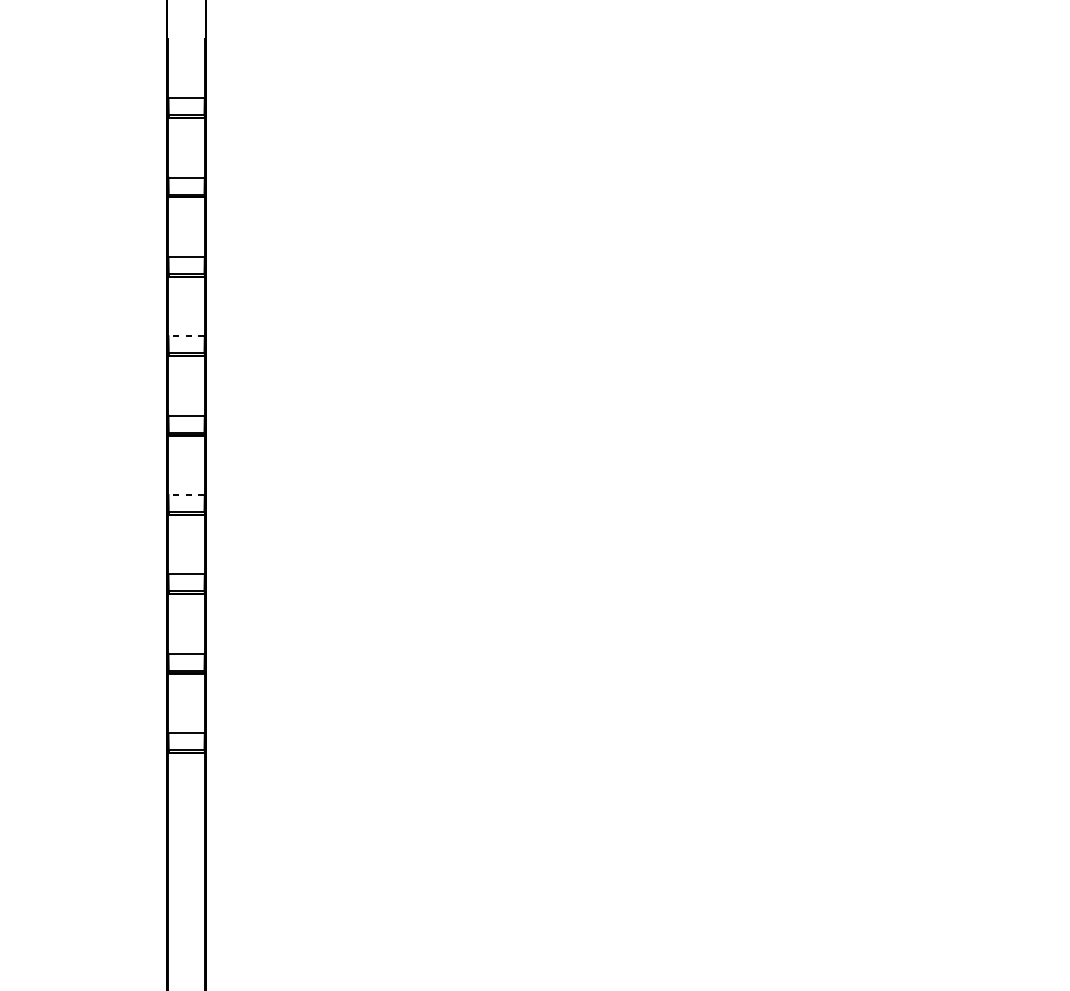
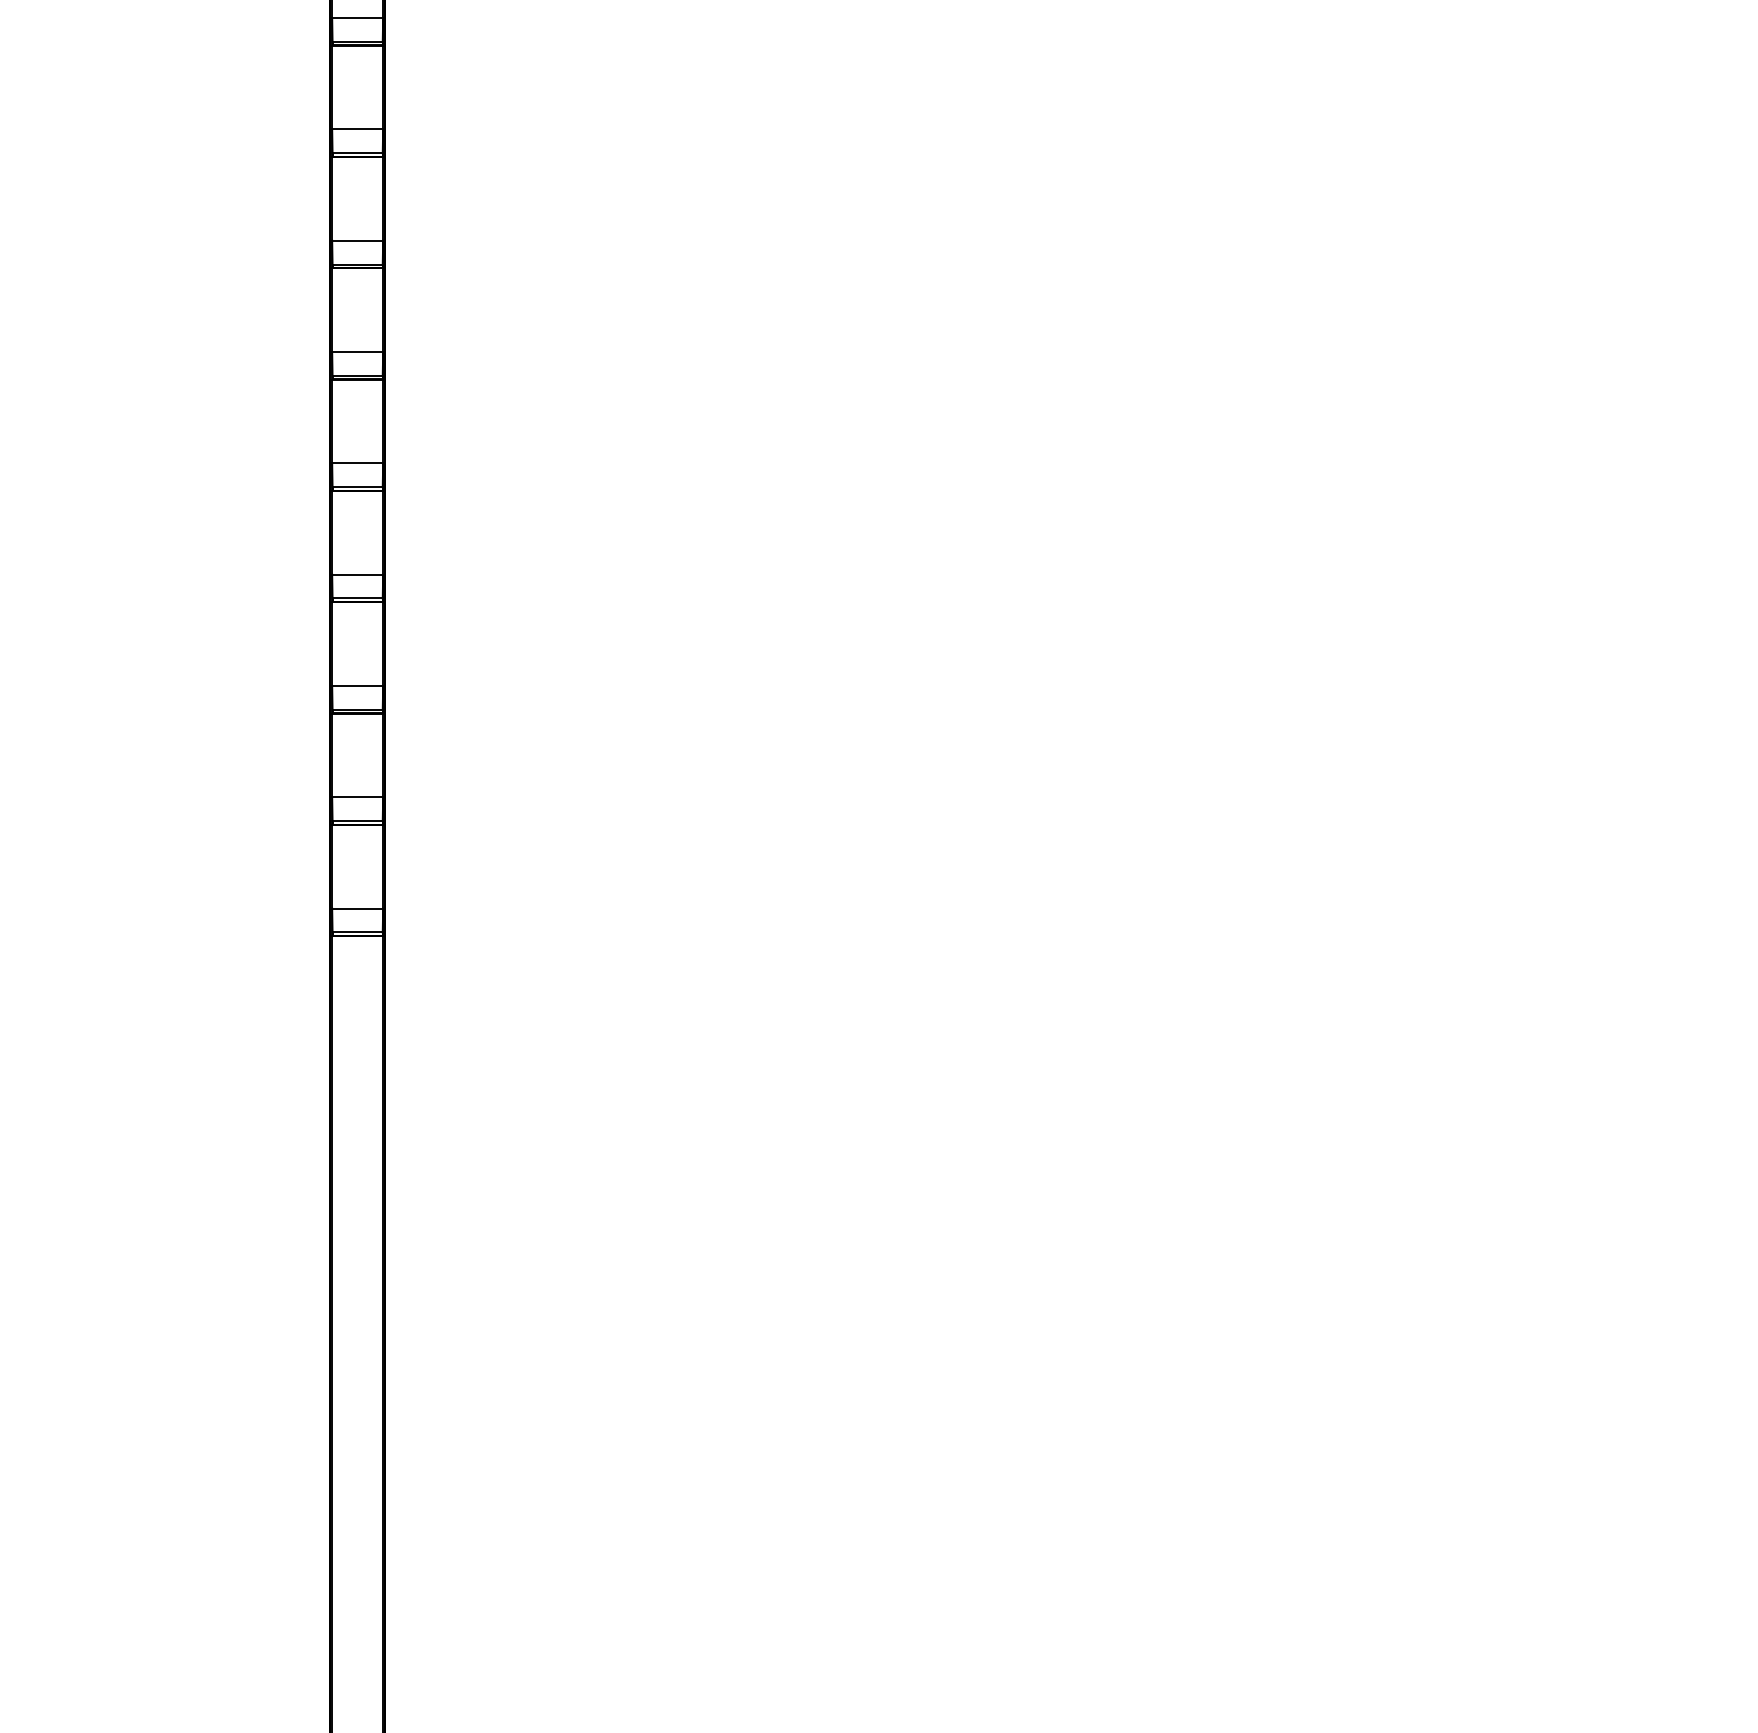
line: (186, 336) -> (357, 351), dashed -> solid
line: (186, 495) -> (357, 574), dashed -> solid

